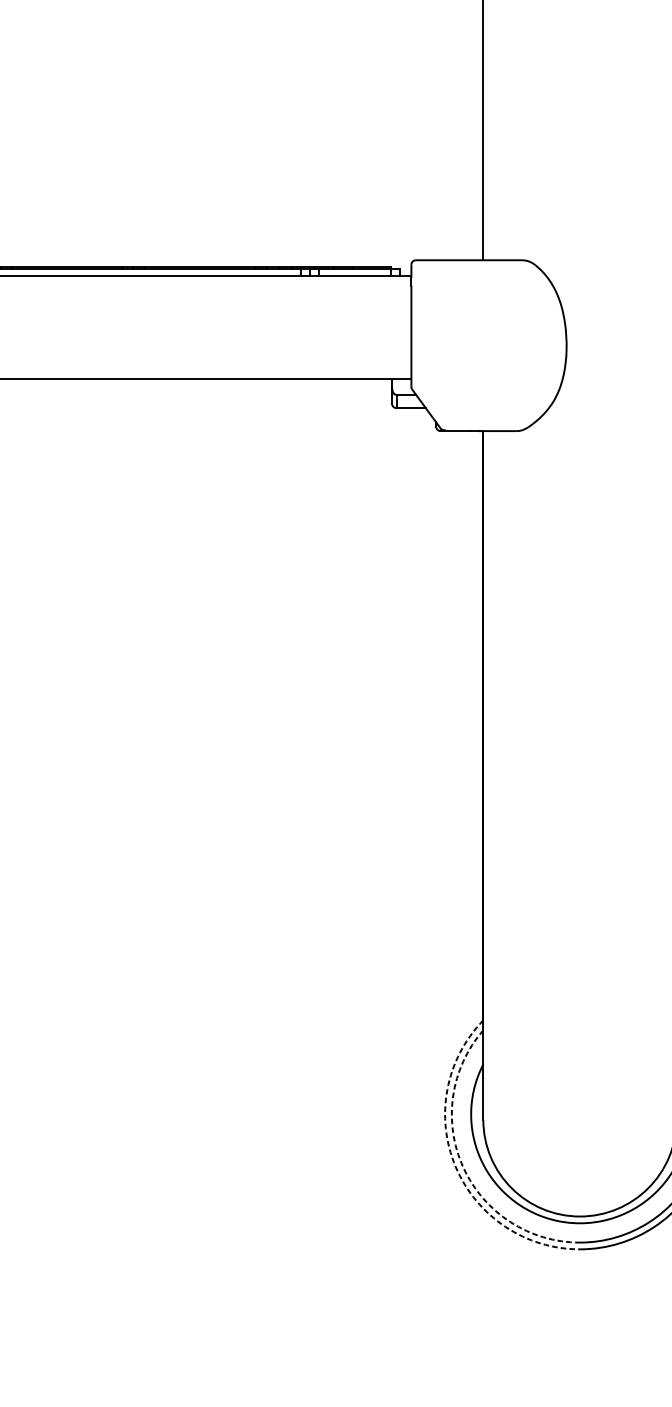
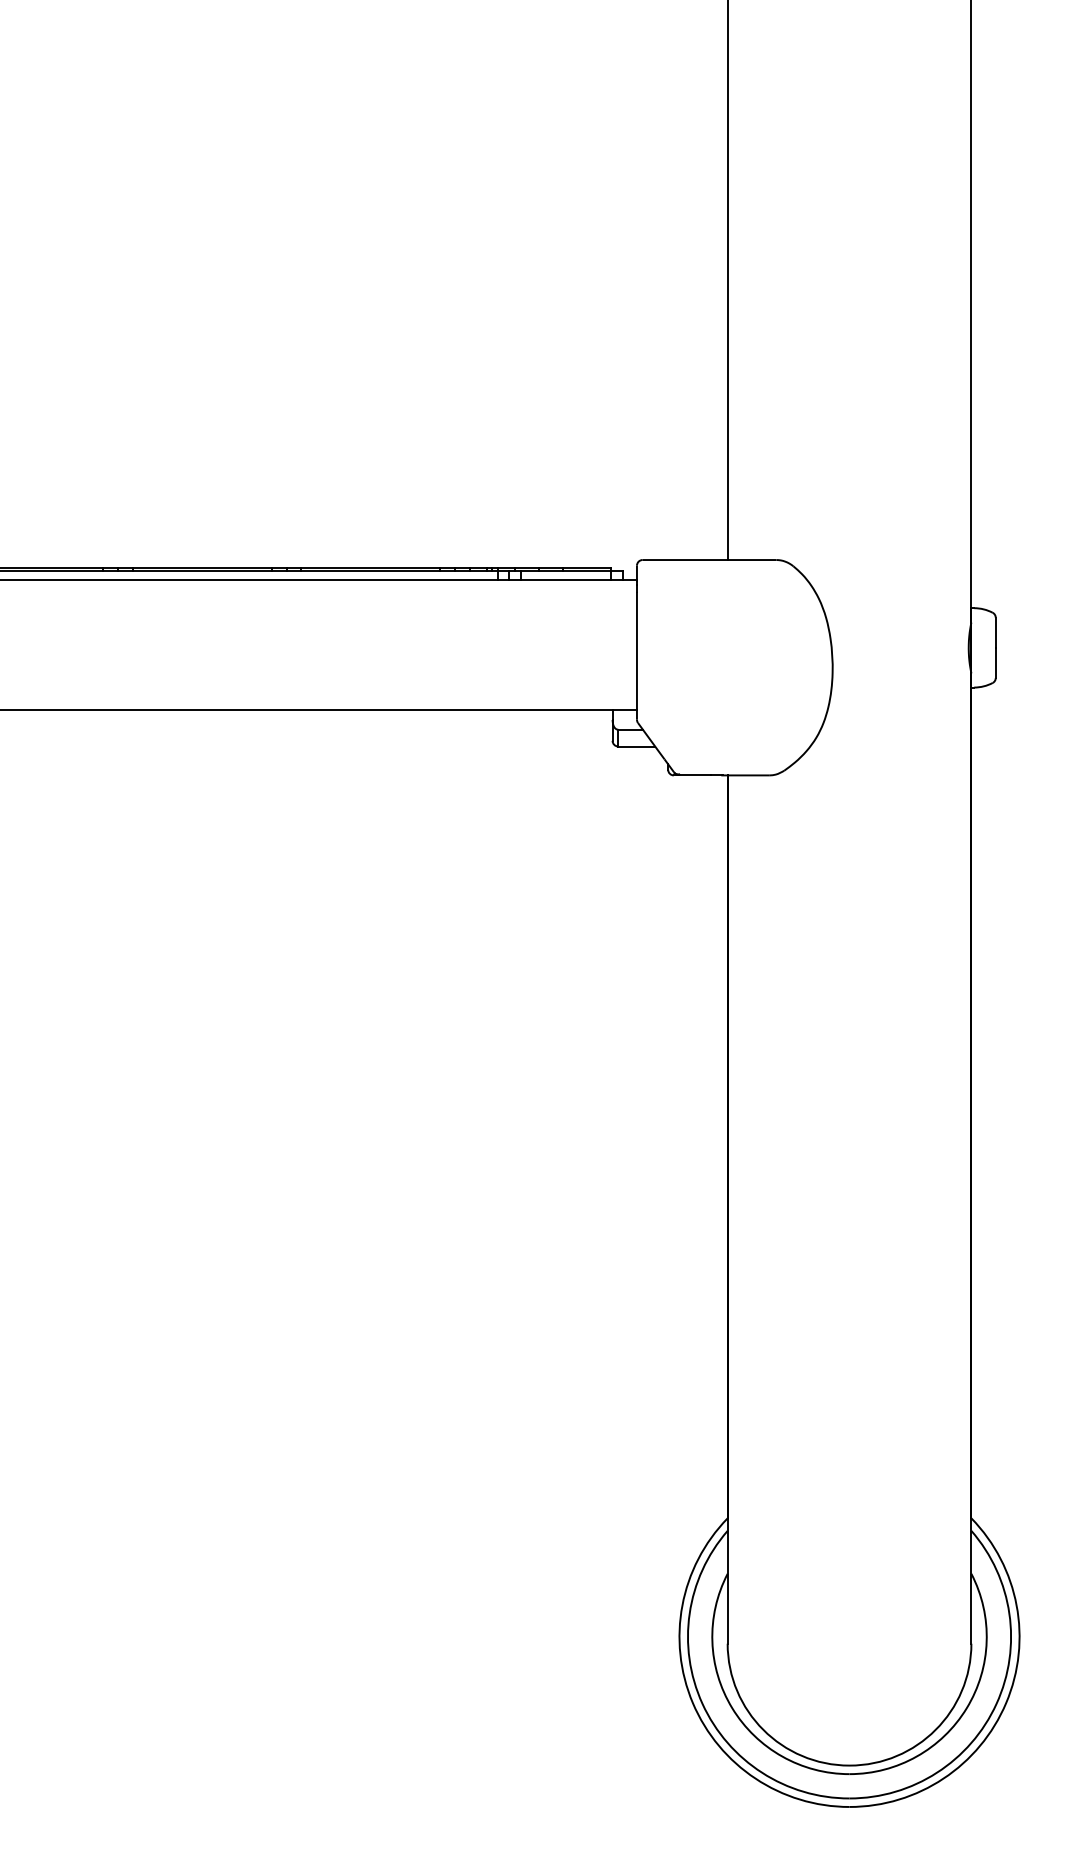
arc: (455, 1167) -> (692, 1703), dashed -> solid
arc: (463, 1167) -> (702, 1703), dashed -> solid

